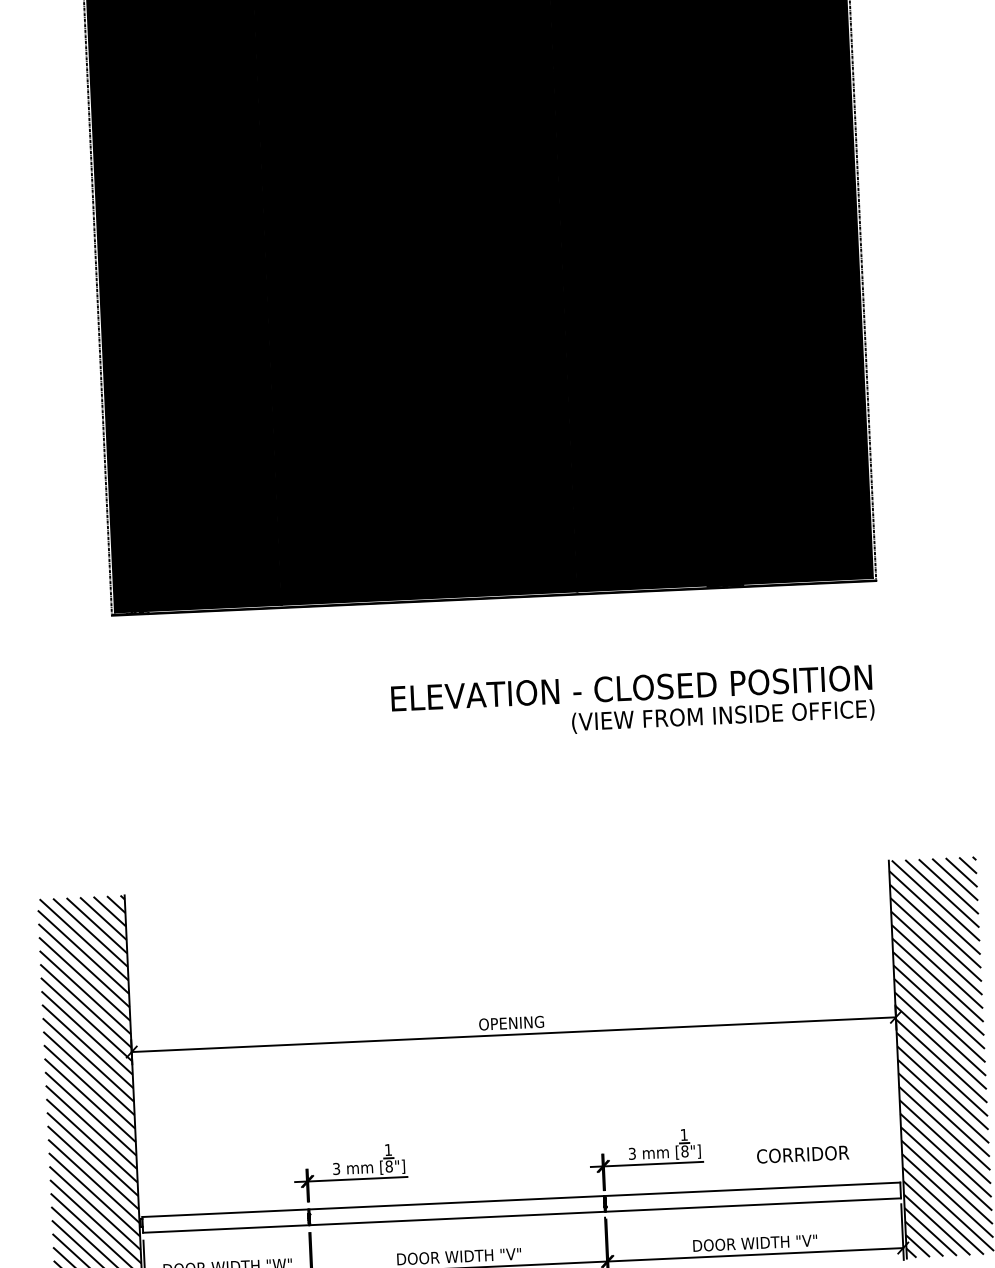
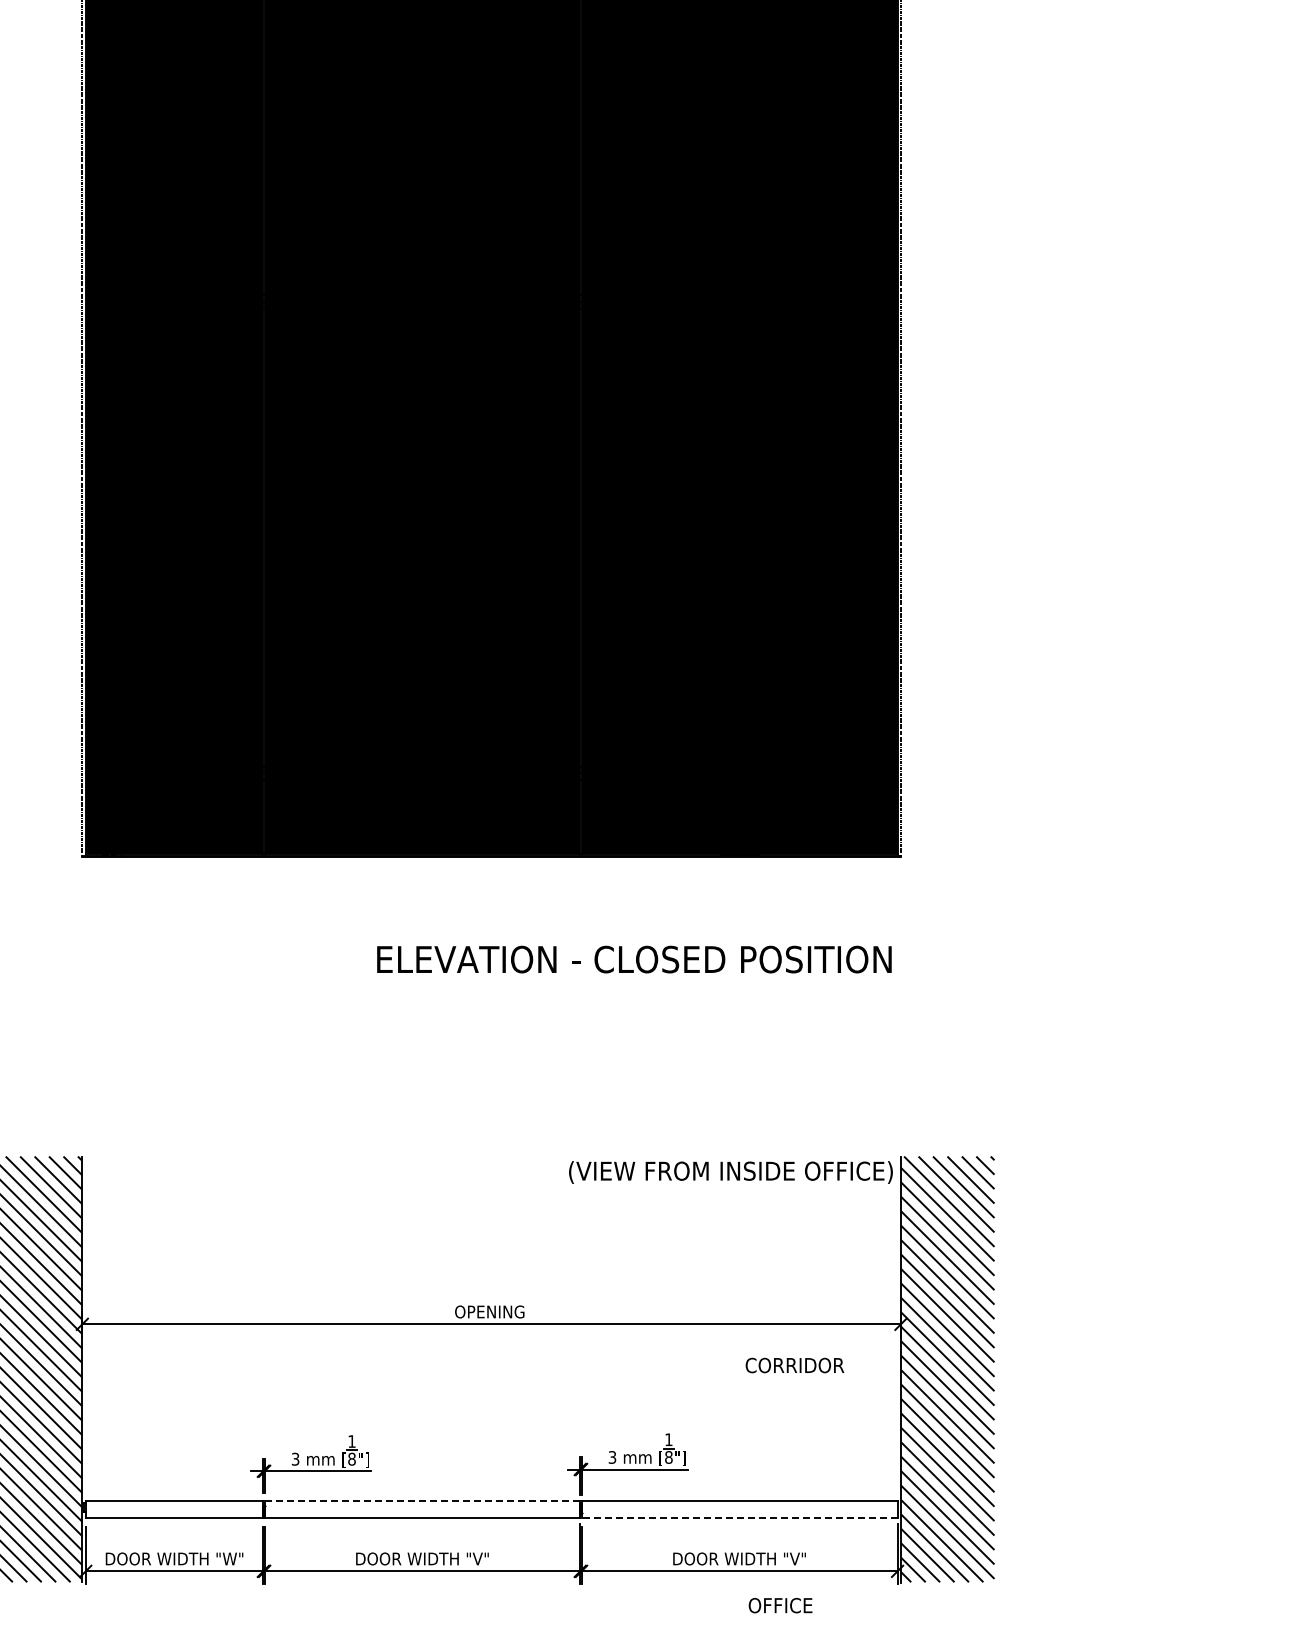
text: (722, 716) -> (730, 1172), moved
text: (802, 1154) -> (794, 1365), moved
line: (456, 1203) -> (422, 1501), solid -> dashed
line: (753, 1205) -> (739, 1518), solid -> dashed

